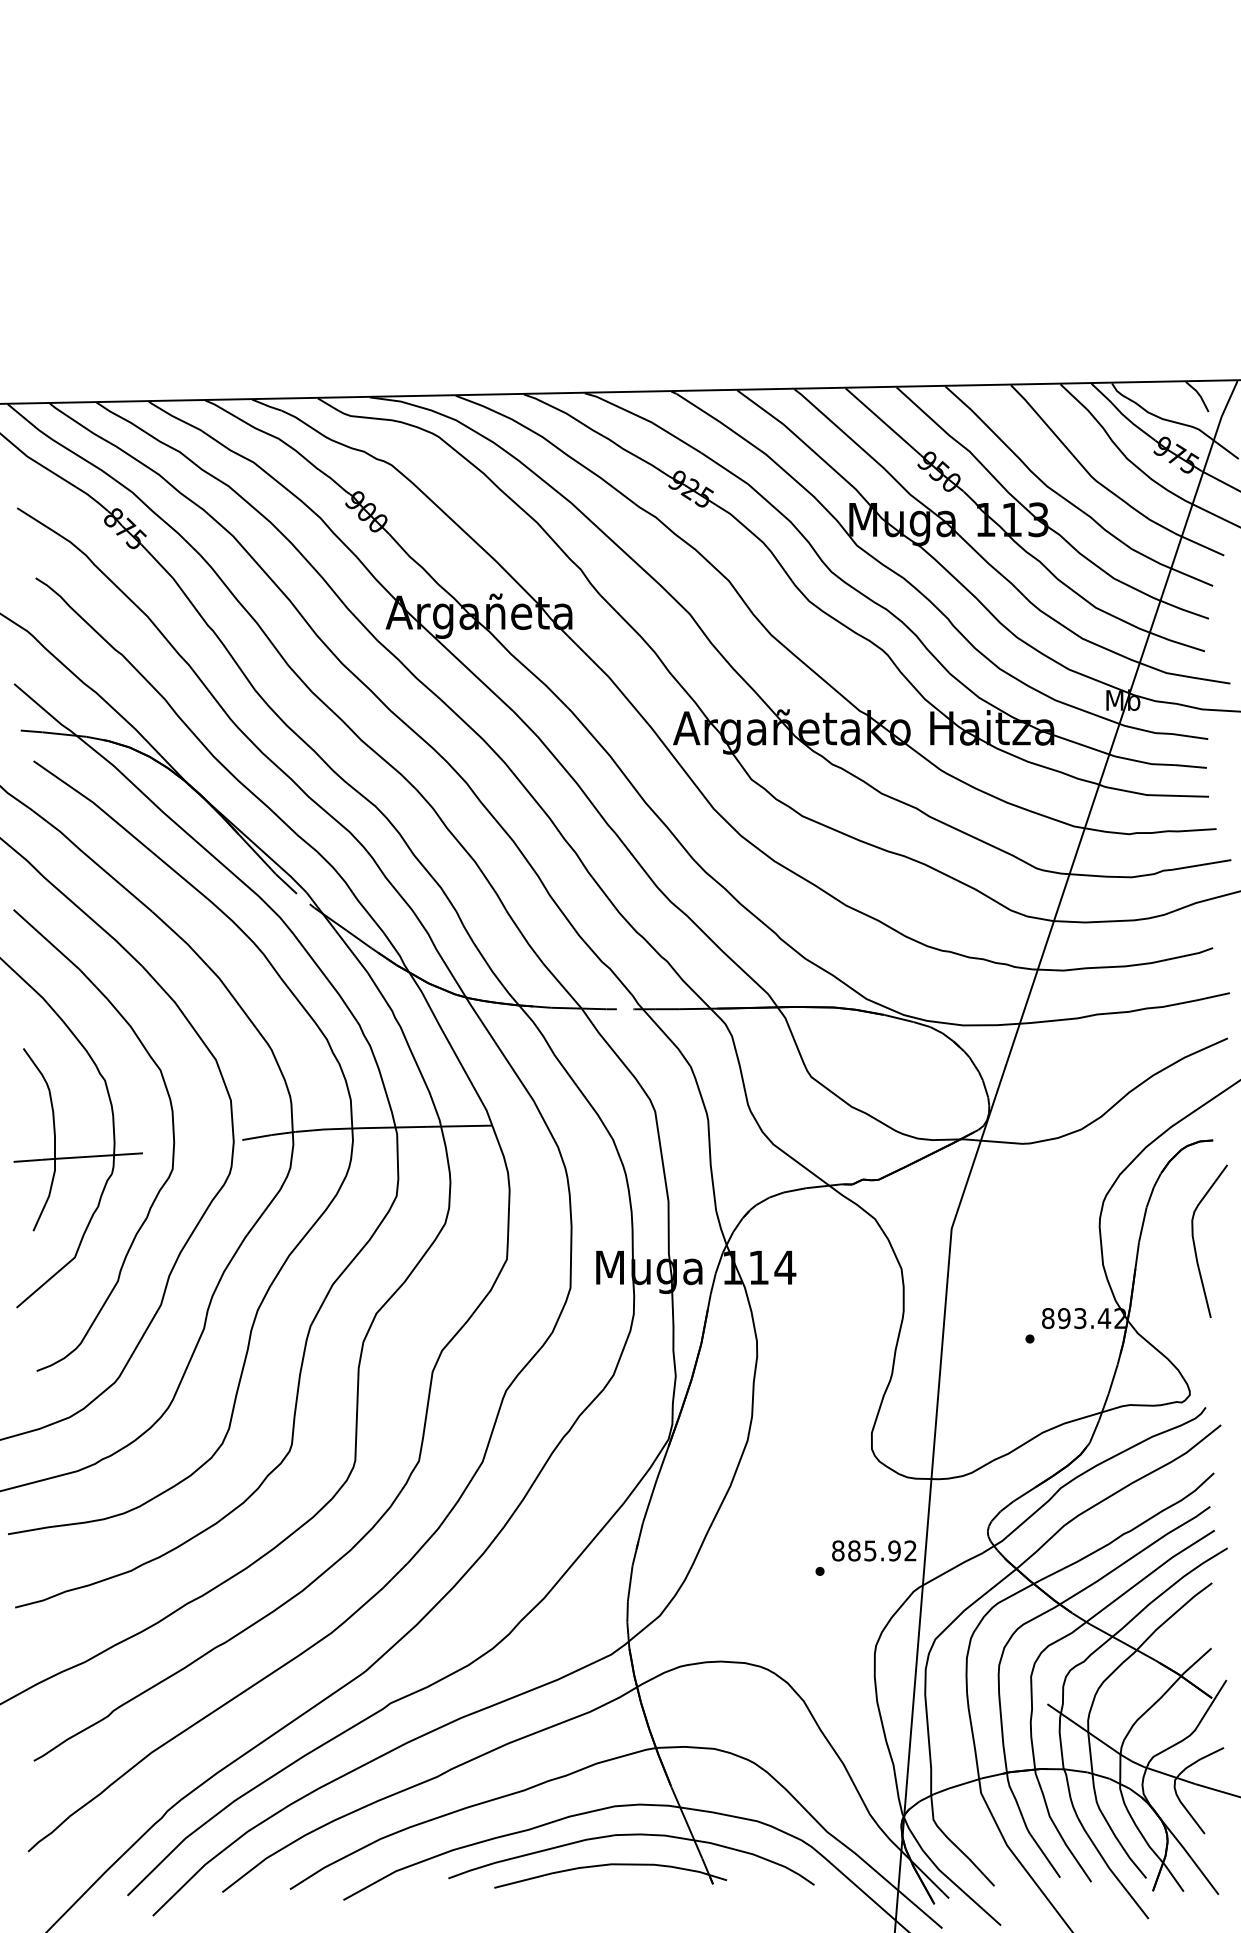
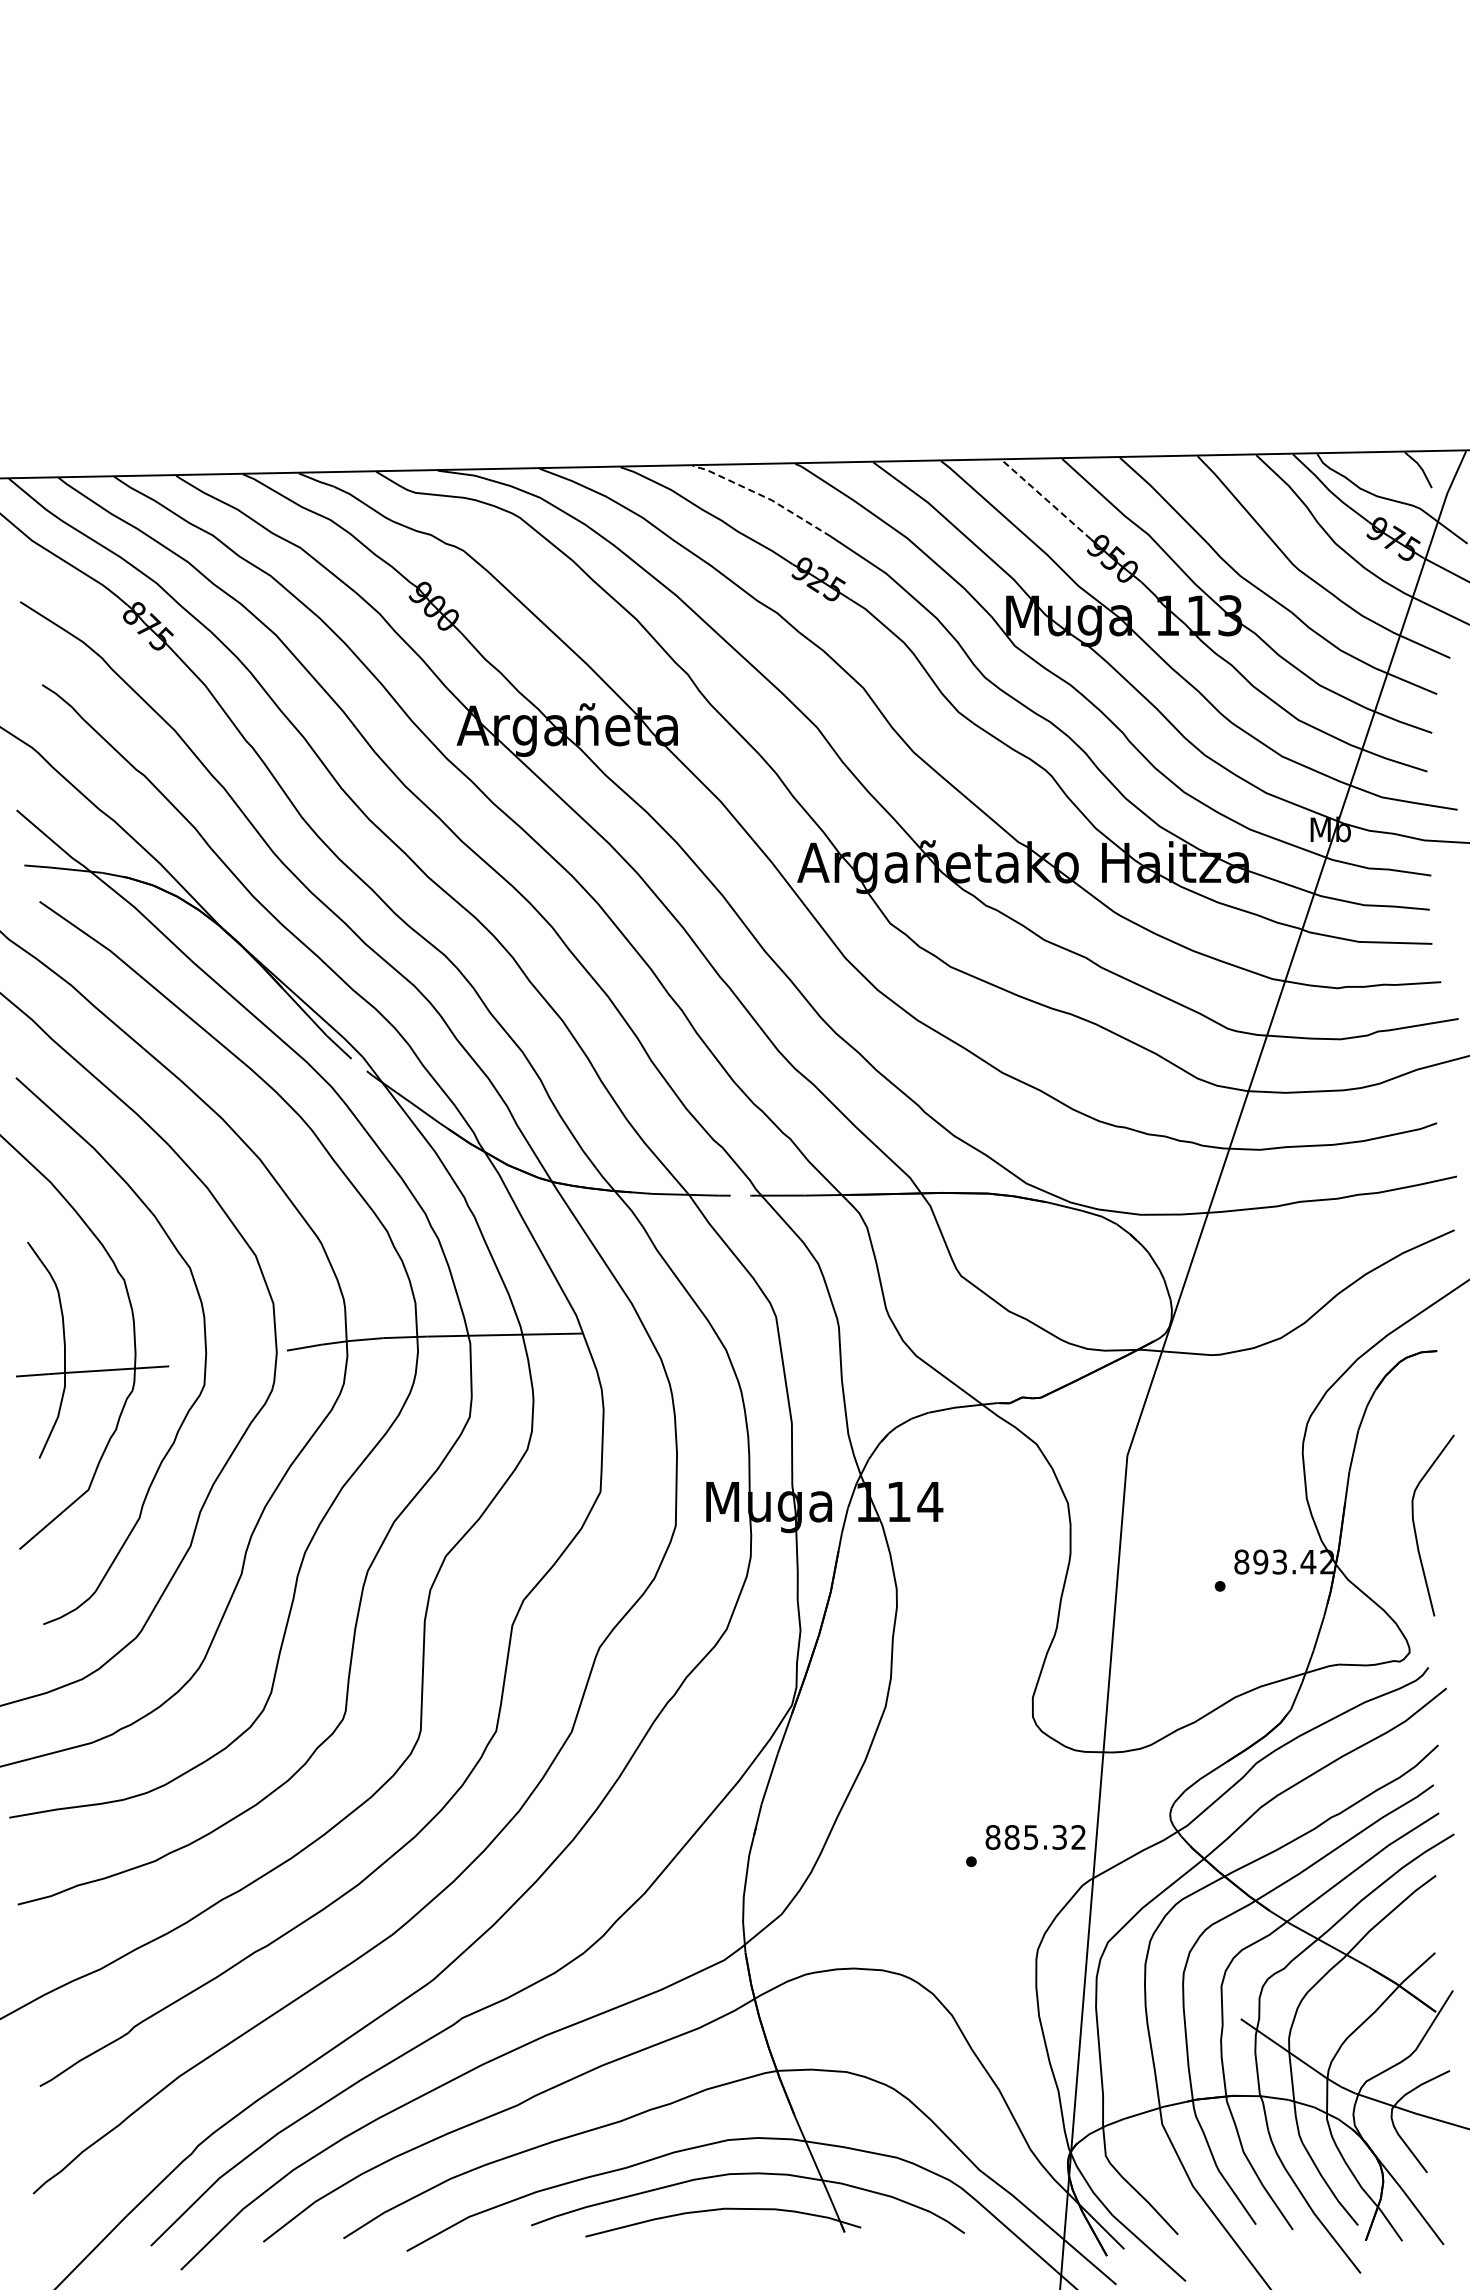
line: (644, 419) -> (763, 496), solid -> dashed
line: (883, 421) -> (1046, 499), solid -> dashed
curve: (1194, 1242) -> (1415, 1526), moved
text: (894, 1550) -> (1059, 1837), 885.92 -> 885.32

